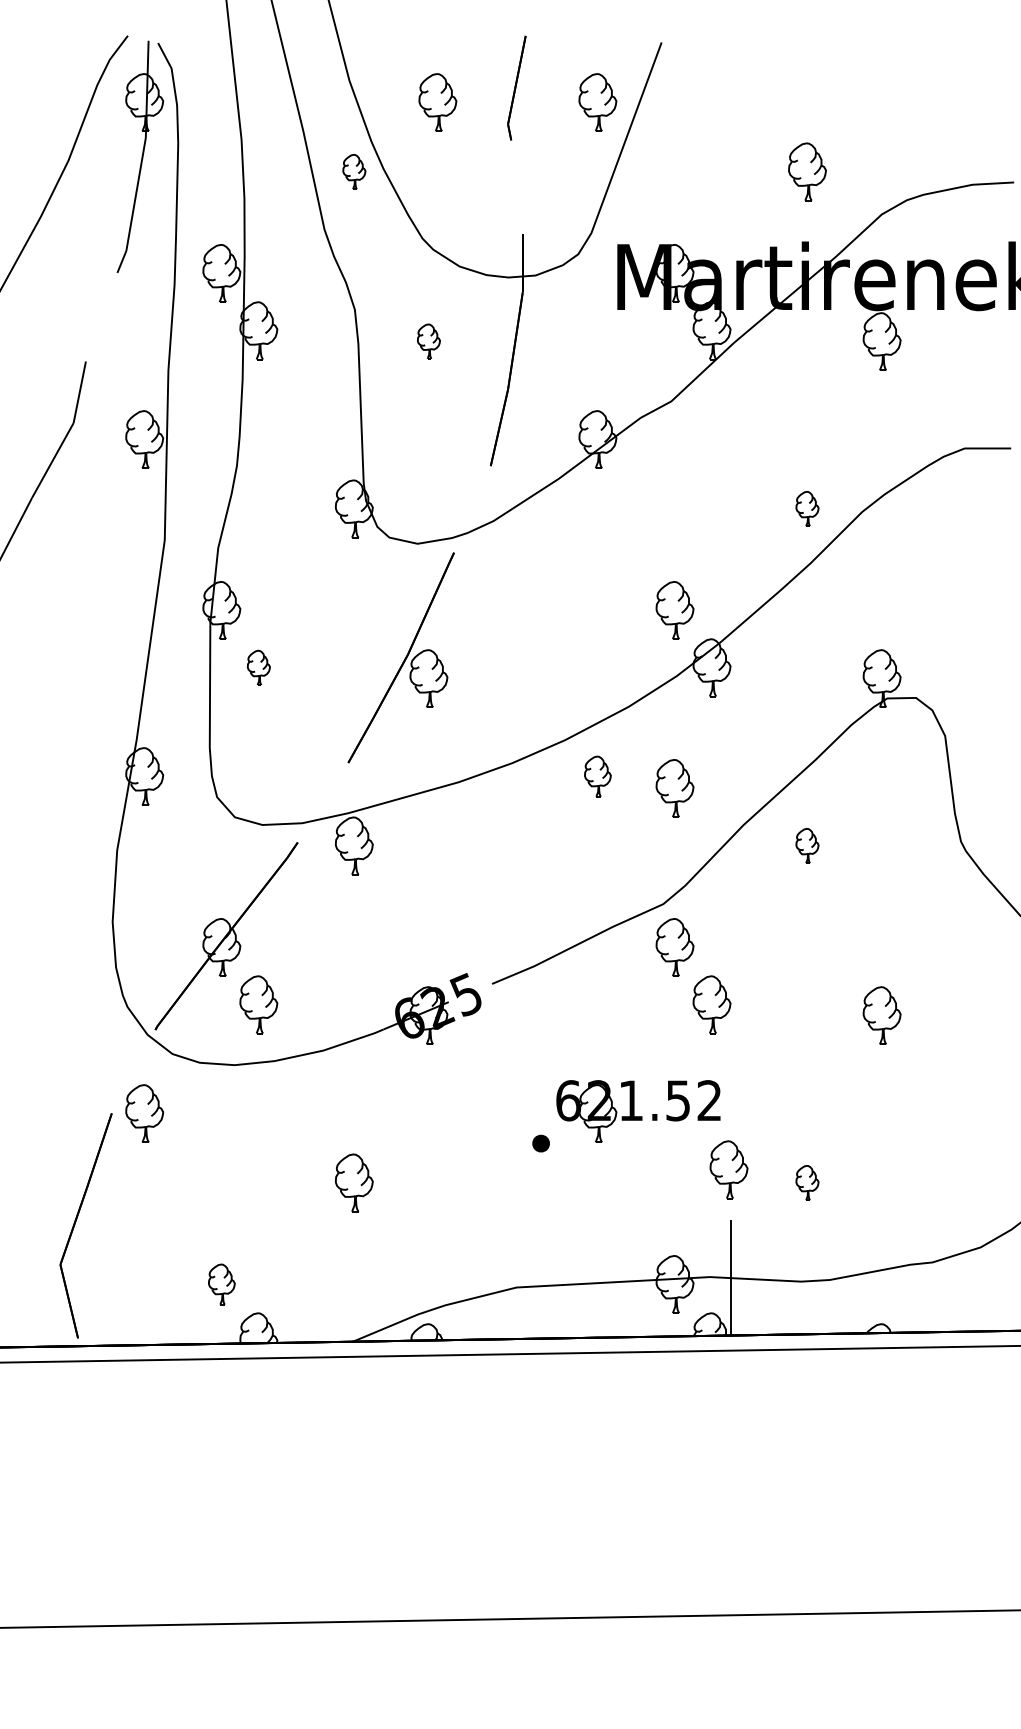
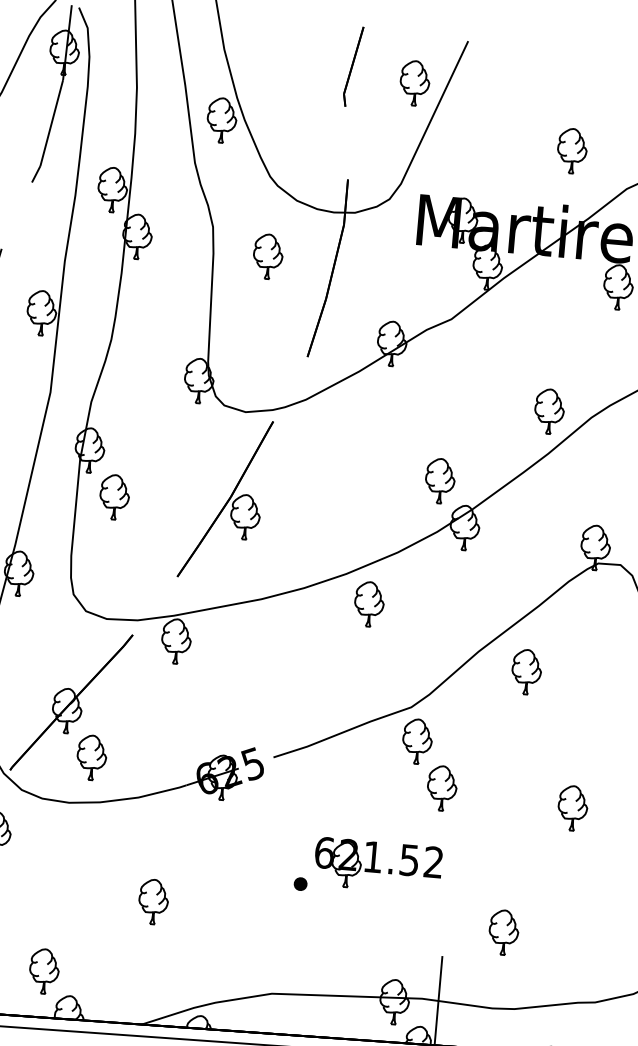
part: (437, 102) -> (290, 72), removed
part: (354, 171) -> (222, 120), size x1.67
part: (428, 341) -> (267, 256), size x1.67
part: (807, 508) -> (549, 411), size x1.67
part: (258, 667) -> (114, 497), size x1.67
part: (597, 776) -> (369, 604), size x1.43
part: (674, 788) -> (427, 618), removed
part: (807, 845) -> (526, 671), size x1.67
part: (728, 1169) -> (443, 916), removed
part: (807, 1182) -> (503, 932), size x1.67
part: (221, 1284) -> (44, 971), size x1.43

